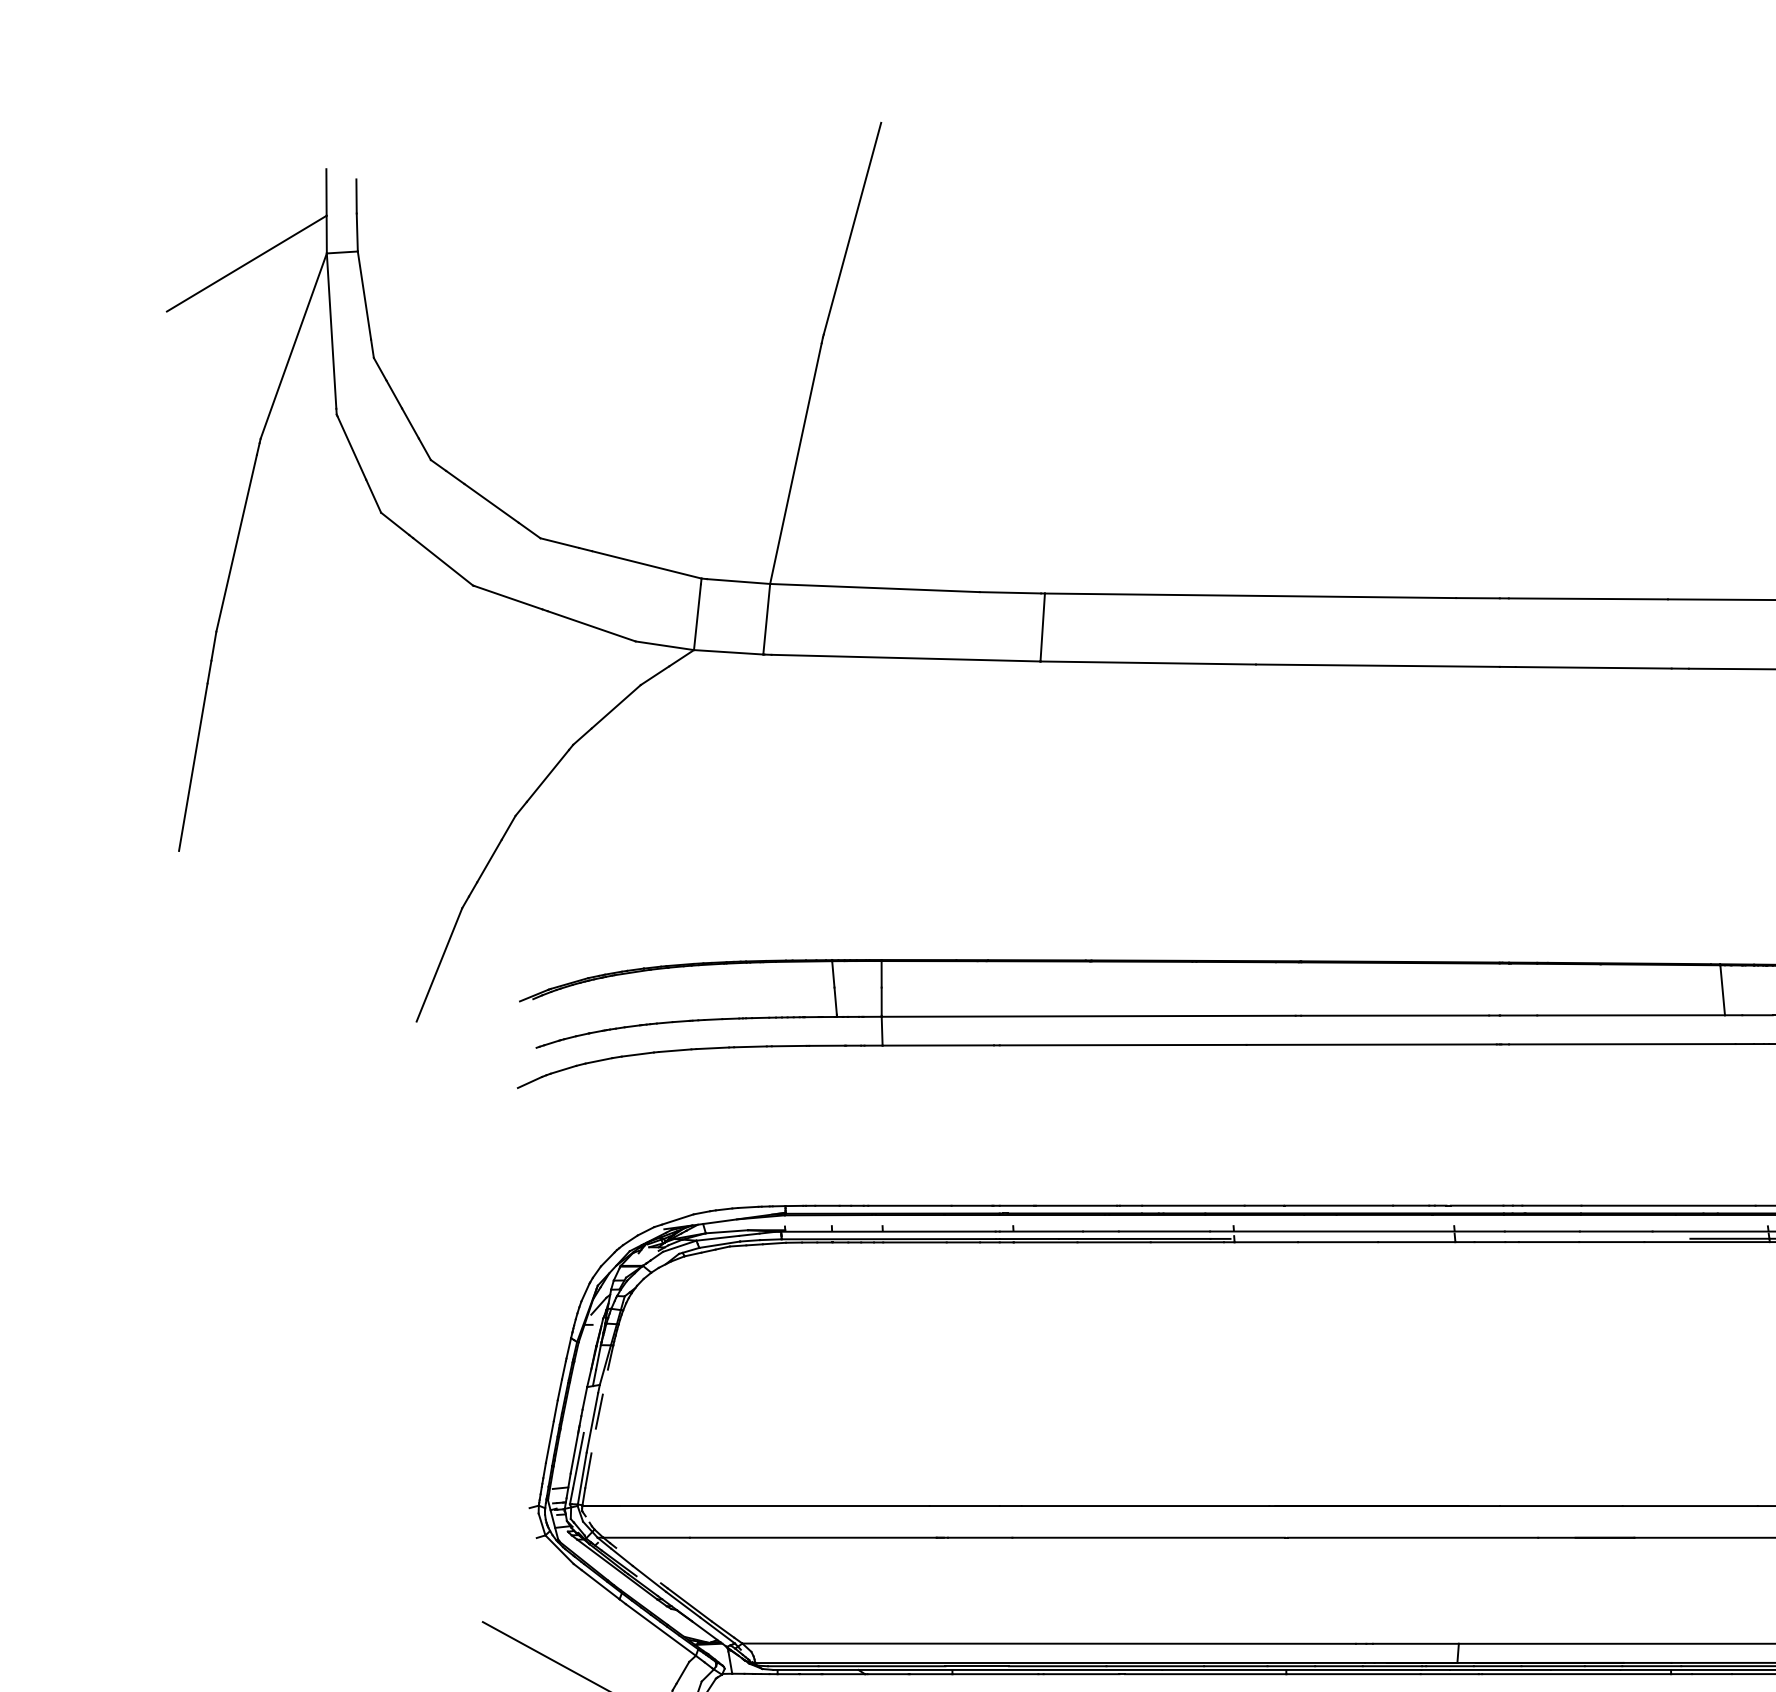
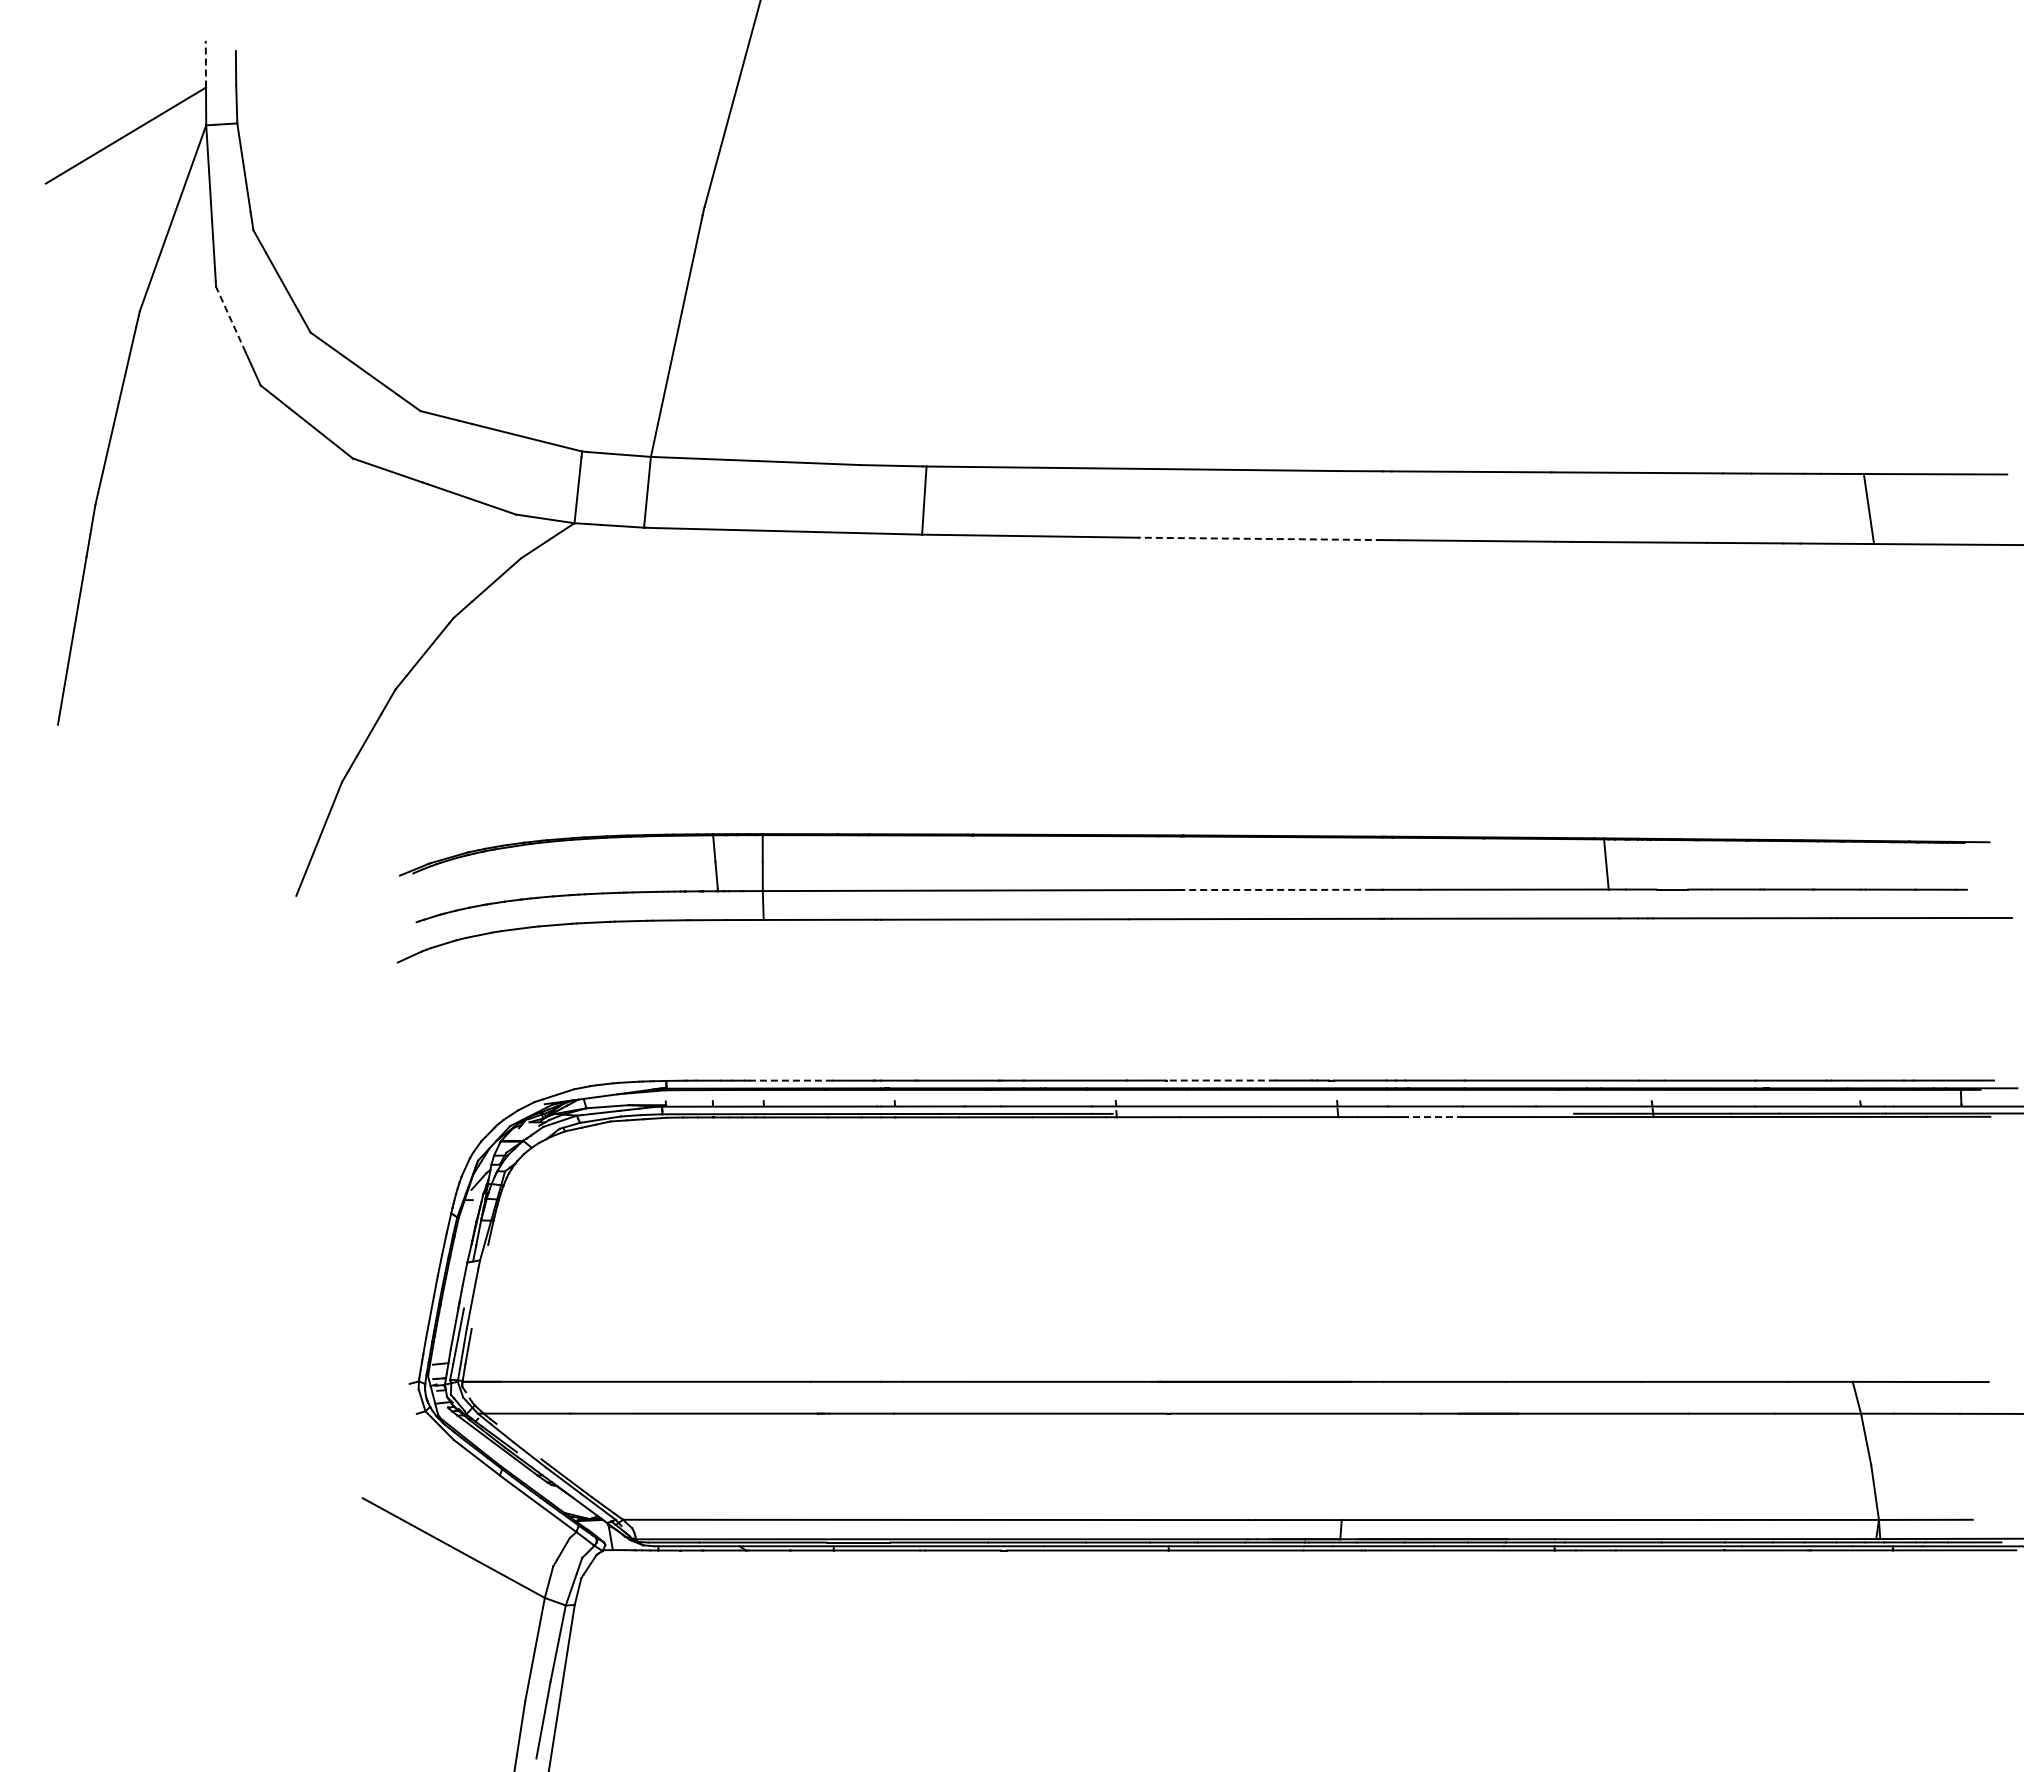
line: (326, 191) -> (205, 63), solid -> dashed
line: (352, 447) -> (231, 320), solid -> dashed
line: (1377, 665) -> (1260, 538), solid -> dashed
line: (1394, 1015) -> (1277, 889), solid -> dashed
line: (910, 1205) -> (791, 1080), solid -> dashed
line: (1337, 1205) -> (1220, 1080), solid -> dashed
line: (1549, 1242) -> (1432, 1117), solid -> dashed
line: (599, 1411) -> (479, 1287), removed

